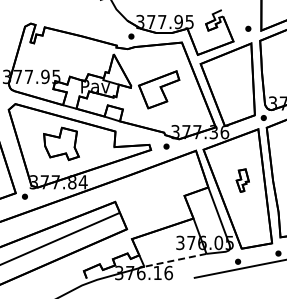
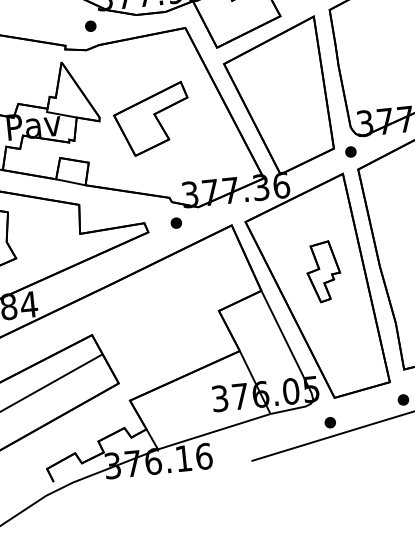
part: (242, 180) -> (323, 271), size x1.43
line: (175, 260) -> (214, 432), dashed -> solid

